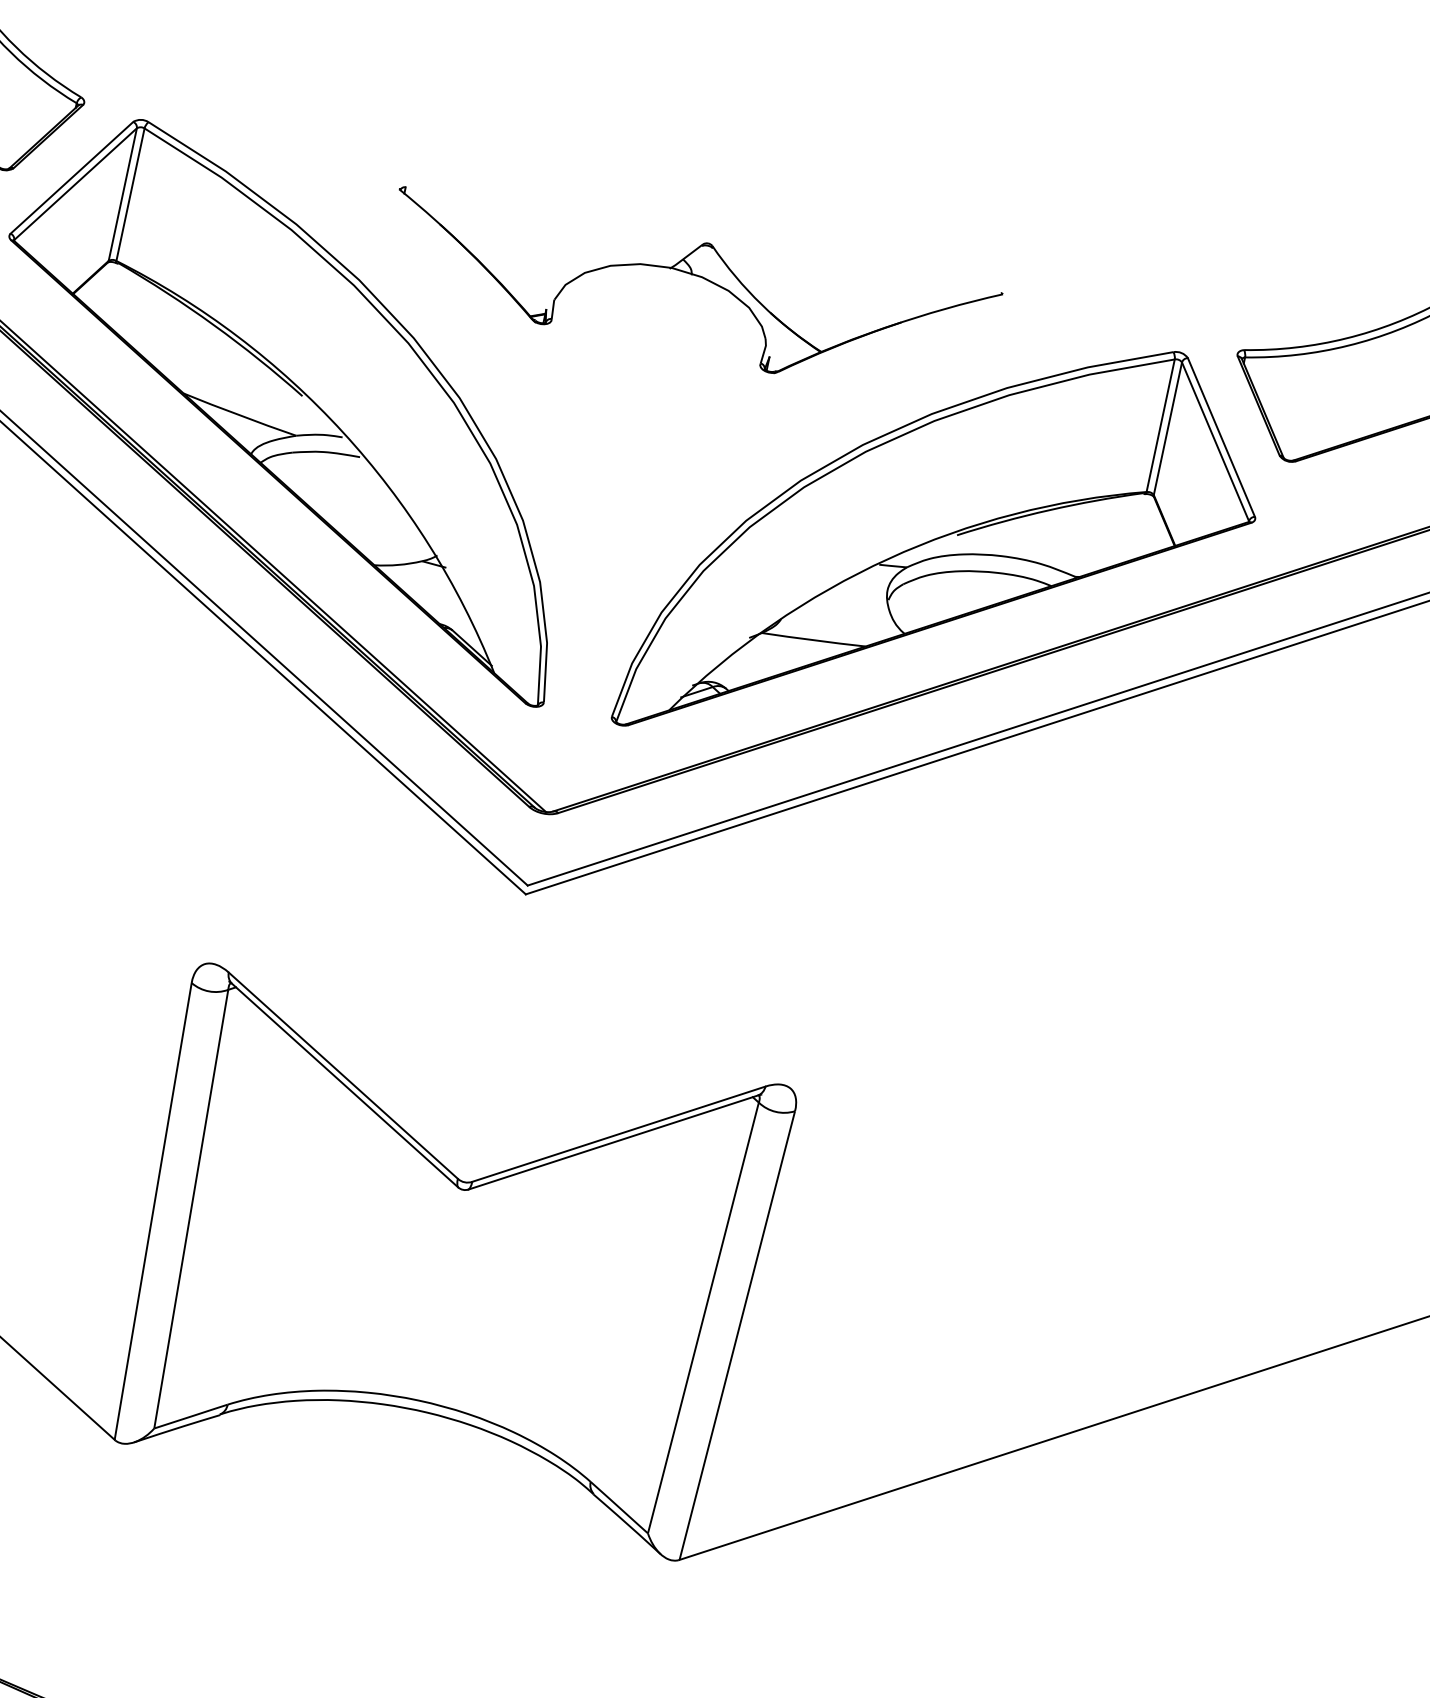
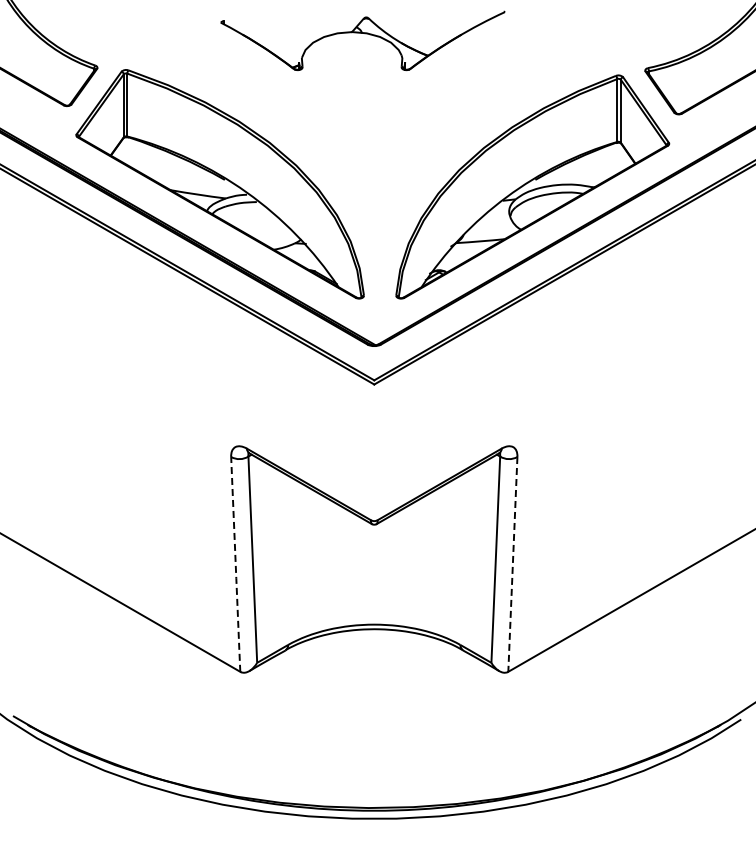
part: (698, 279) -> (365, 34), moved
line: (152, 1213) -> (235, 565), solid -> dashed
line: (737, 1331) -> (512, 562), solid -> dashed

